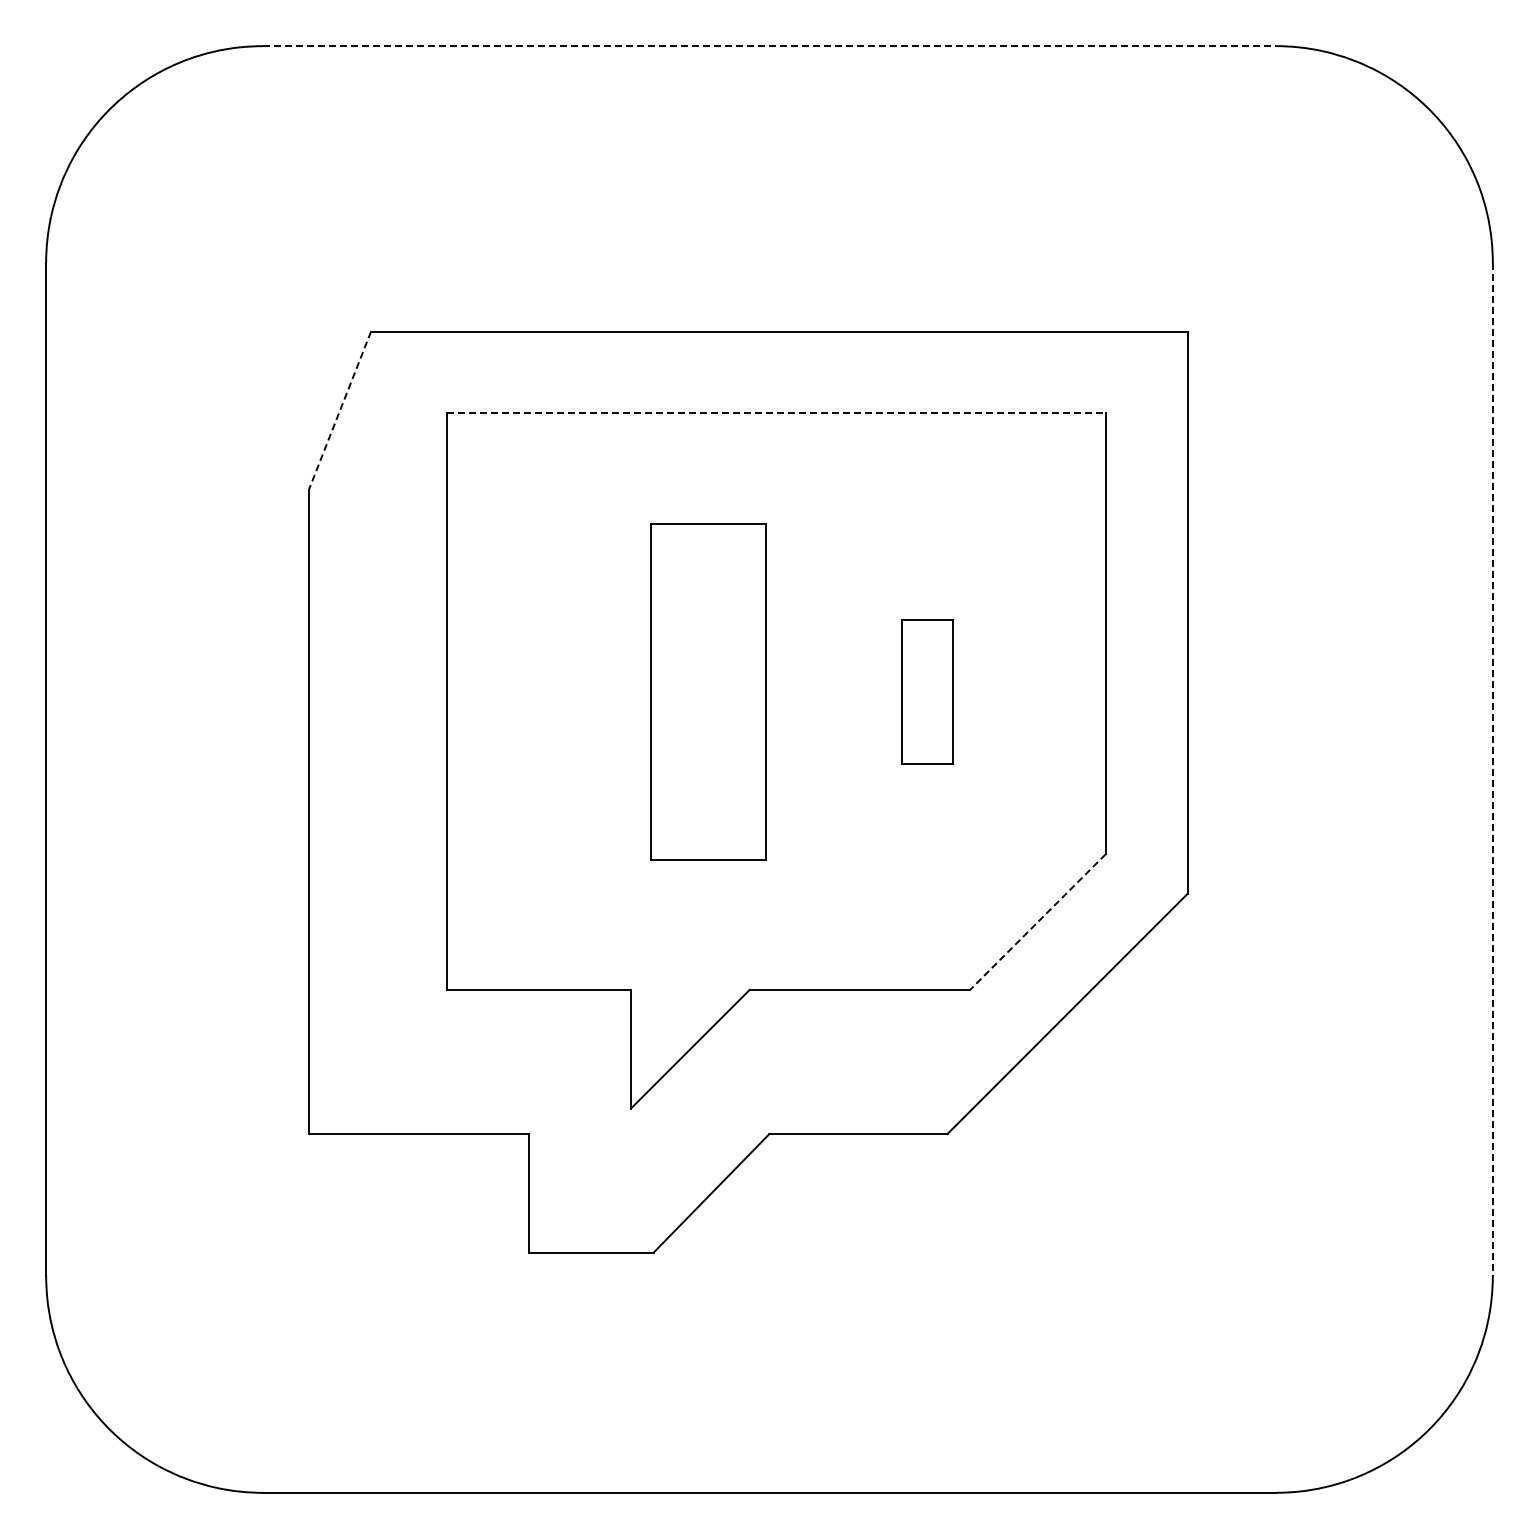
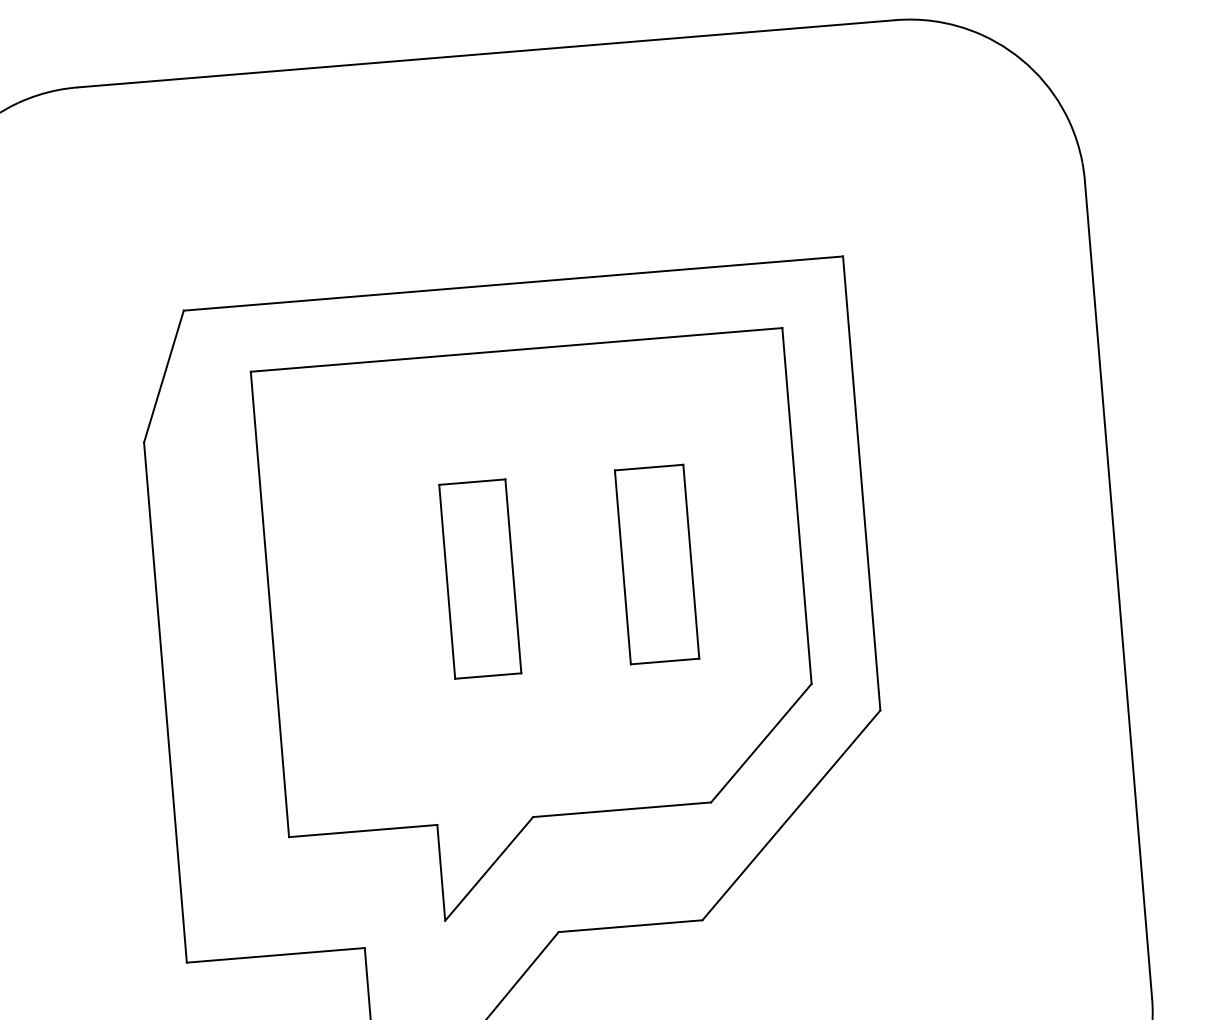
line: (770, 46) -> (487, 54), dashed -> solid
line: (339, 411) -> (163, 377), dashed -> solid
line: (777, 413) -> (517, 349), dashed -> solid
part: (708, 691) -> (480, 578), size x0.71
part: (927, 691) -> (656, 564), size x1.67
line: (1492, 769) -> (1118, 589), dashed -> solid
line: (1037, 922) -> (761, 743), dashed -> solid

